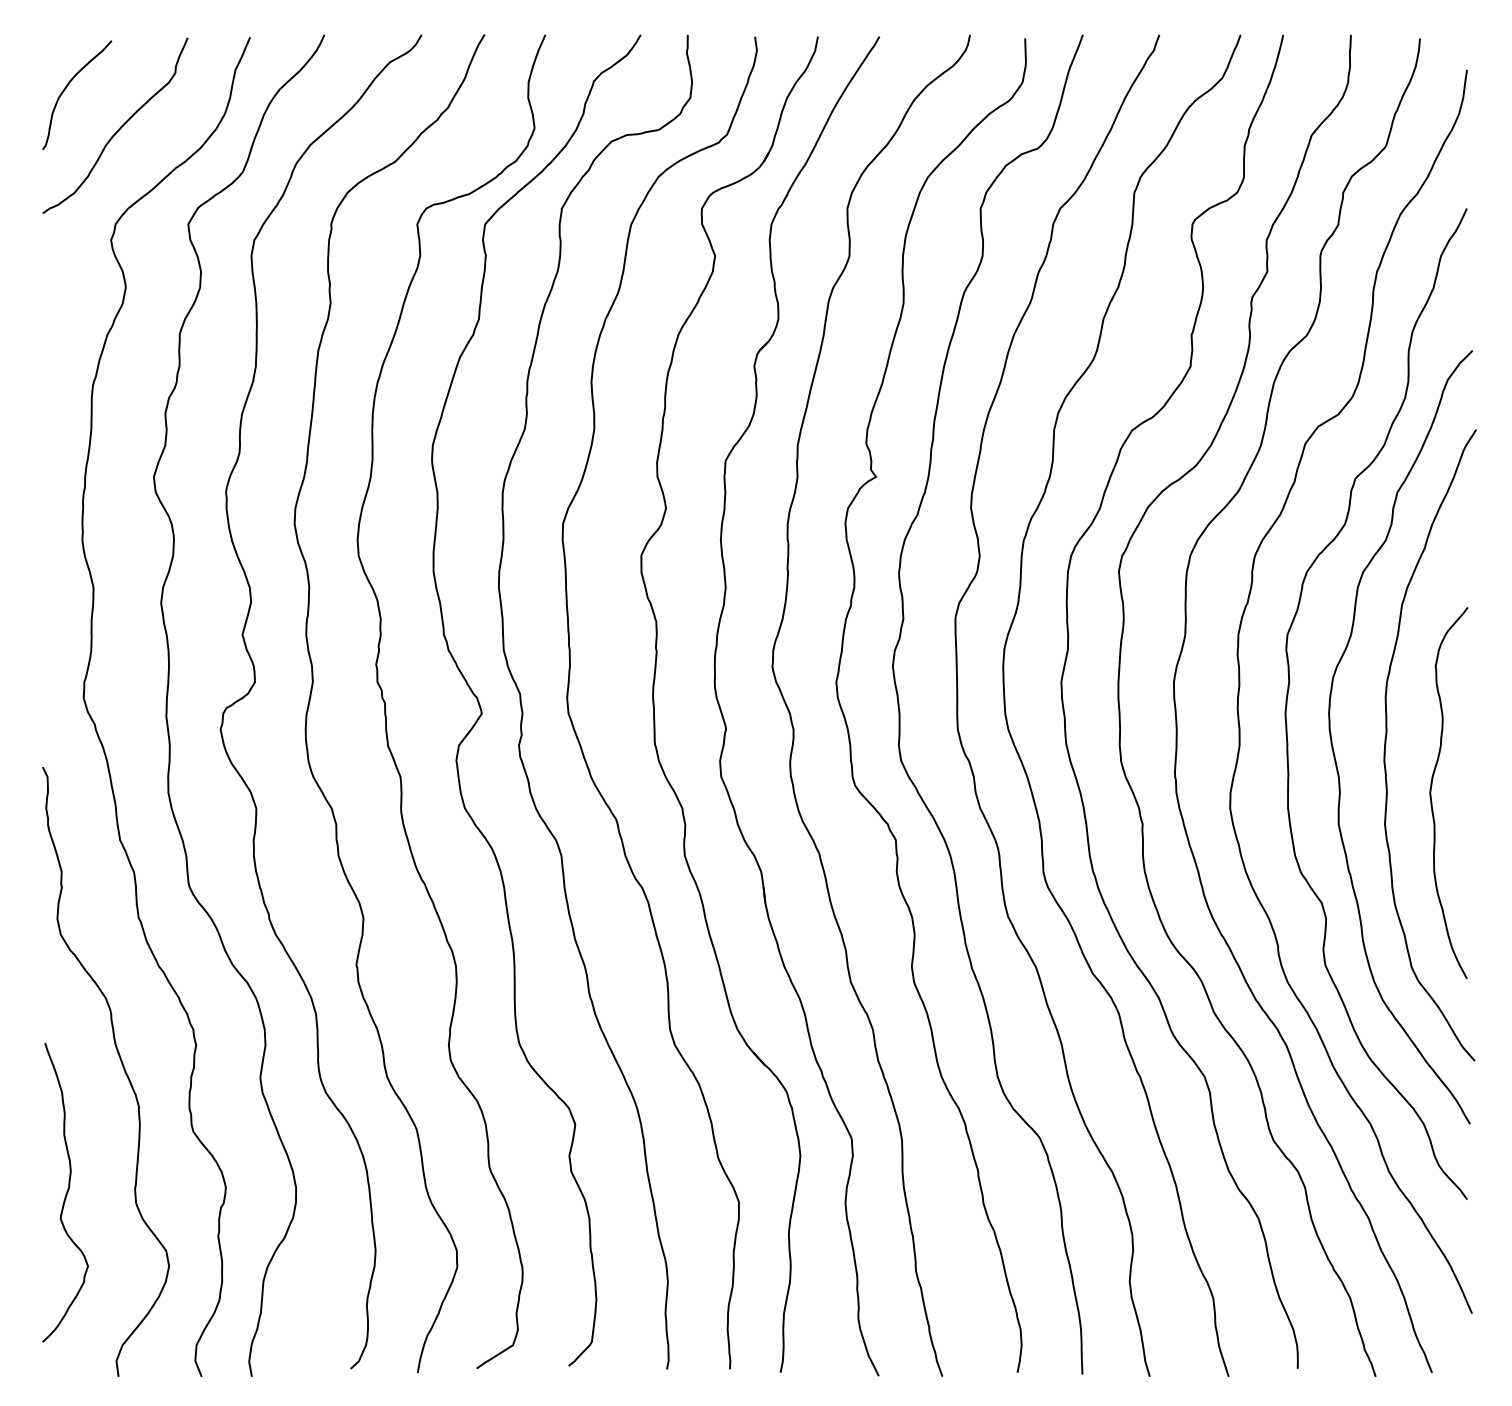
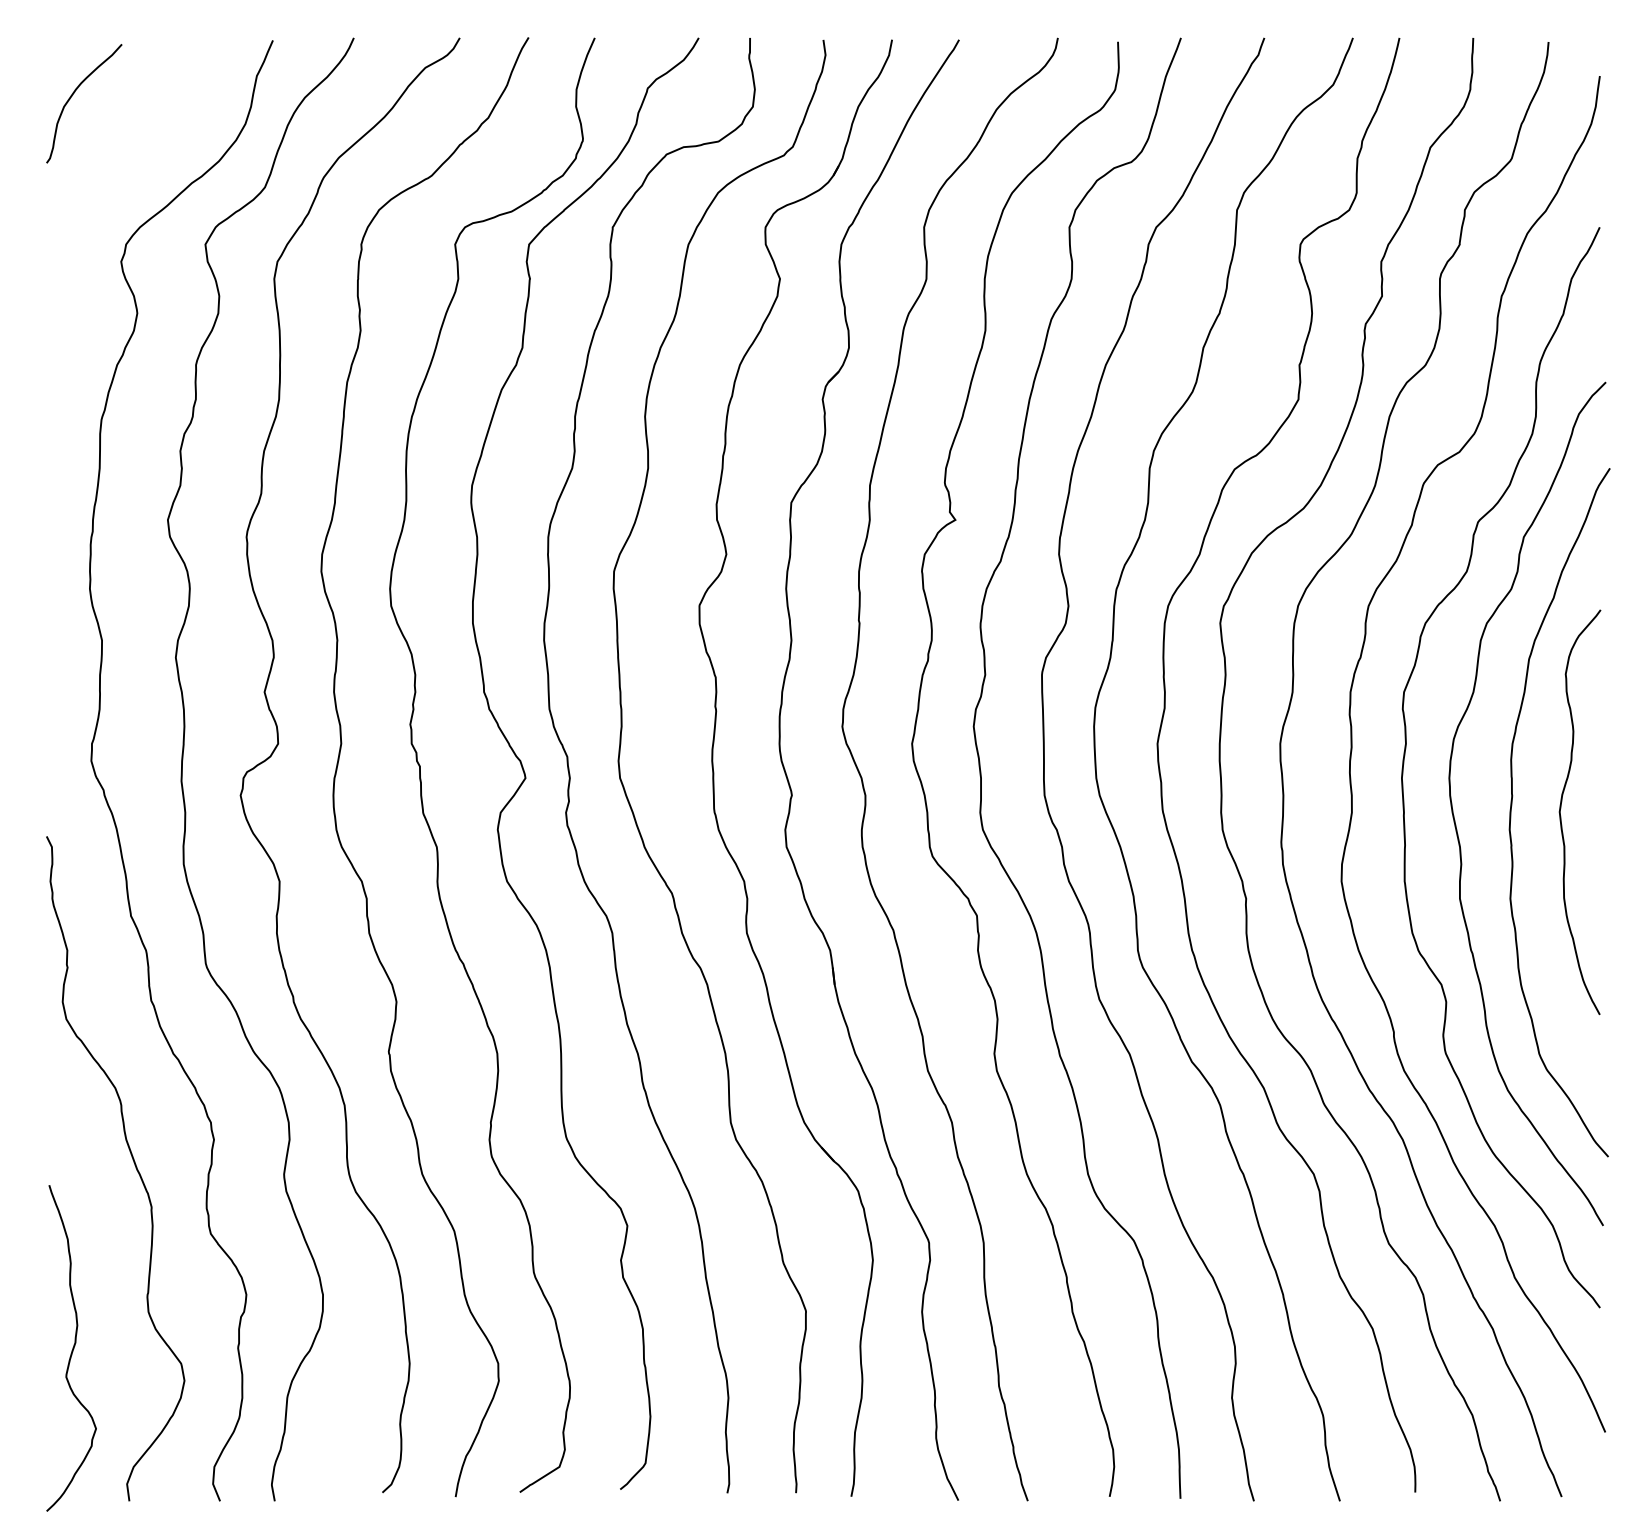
curve: (119, 127) -> (130, 138), removed
curve: (1431, 792) -> (1561, 811), moved
curve: (66, 1192) -> (72, 1348), moved

